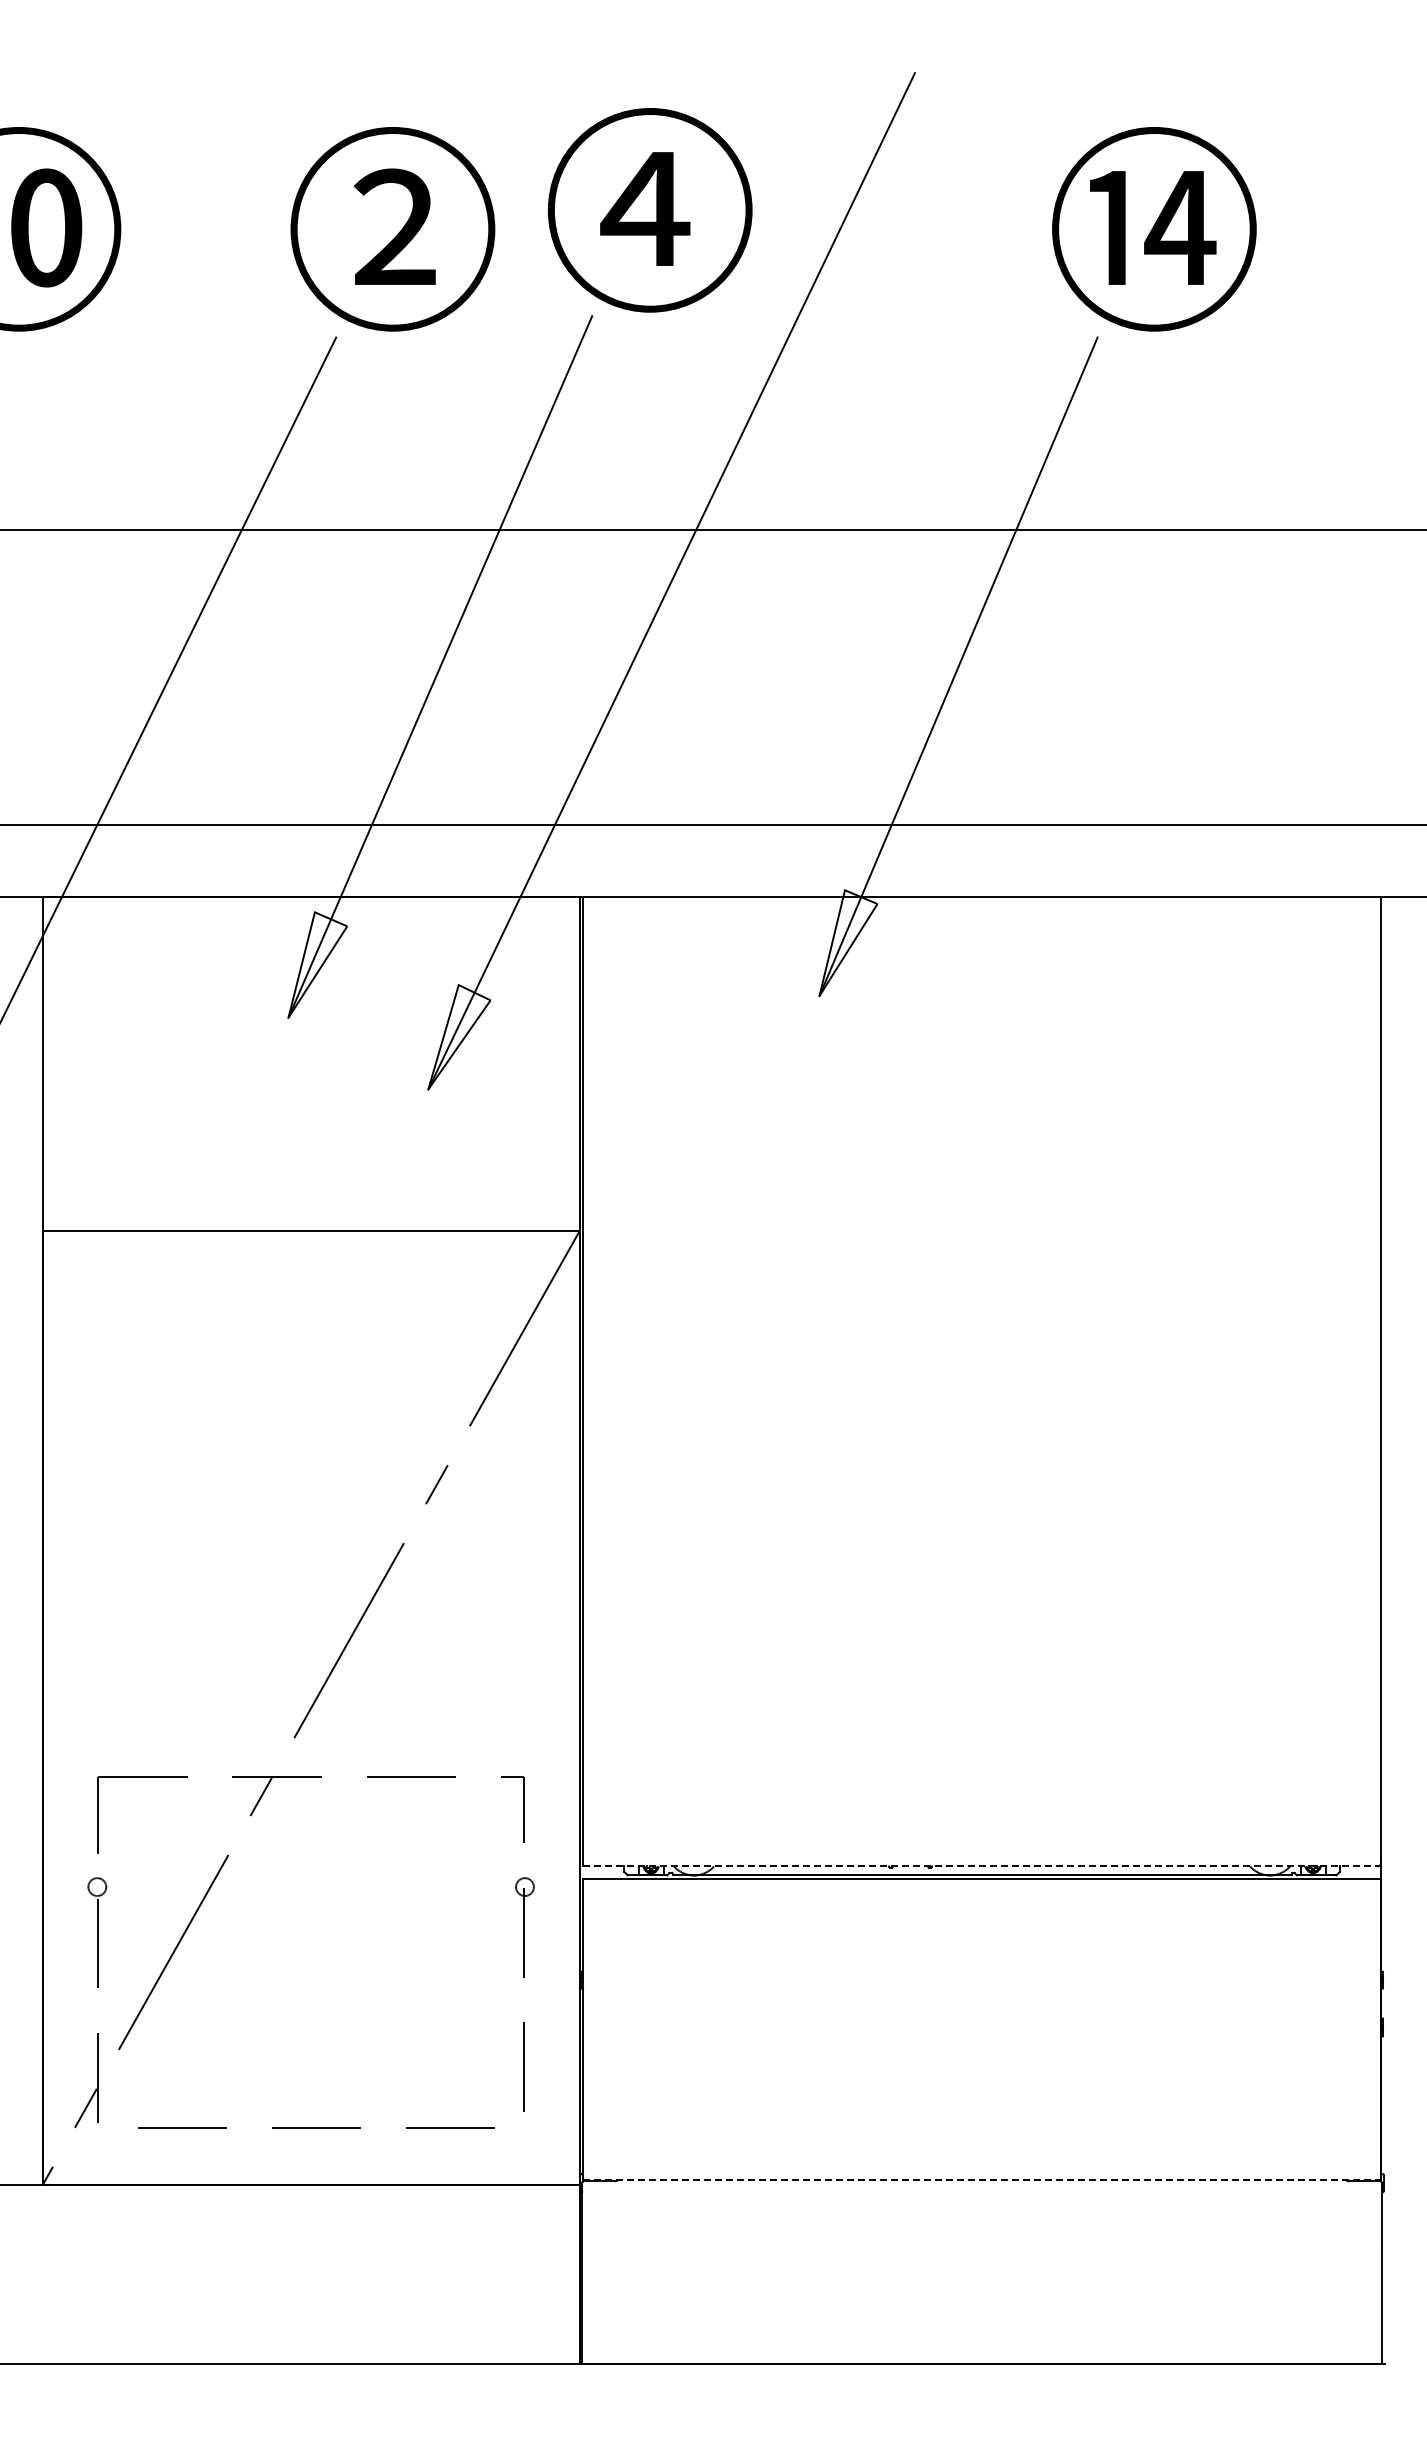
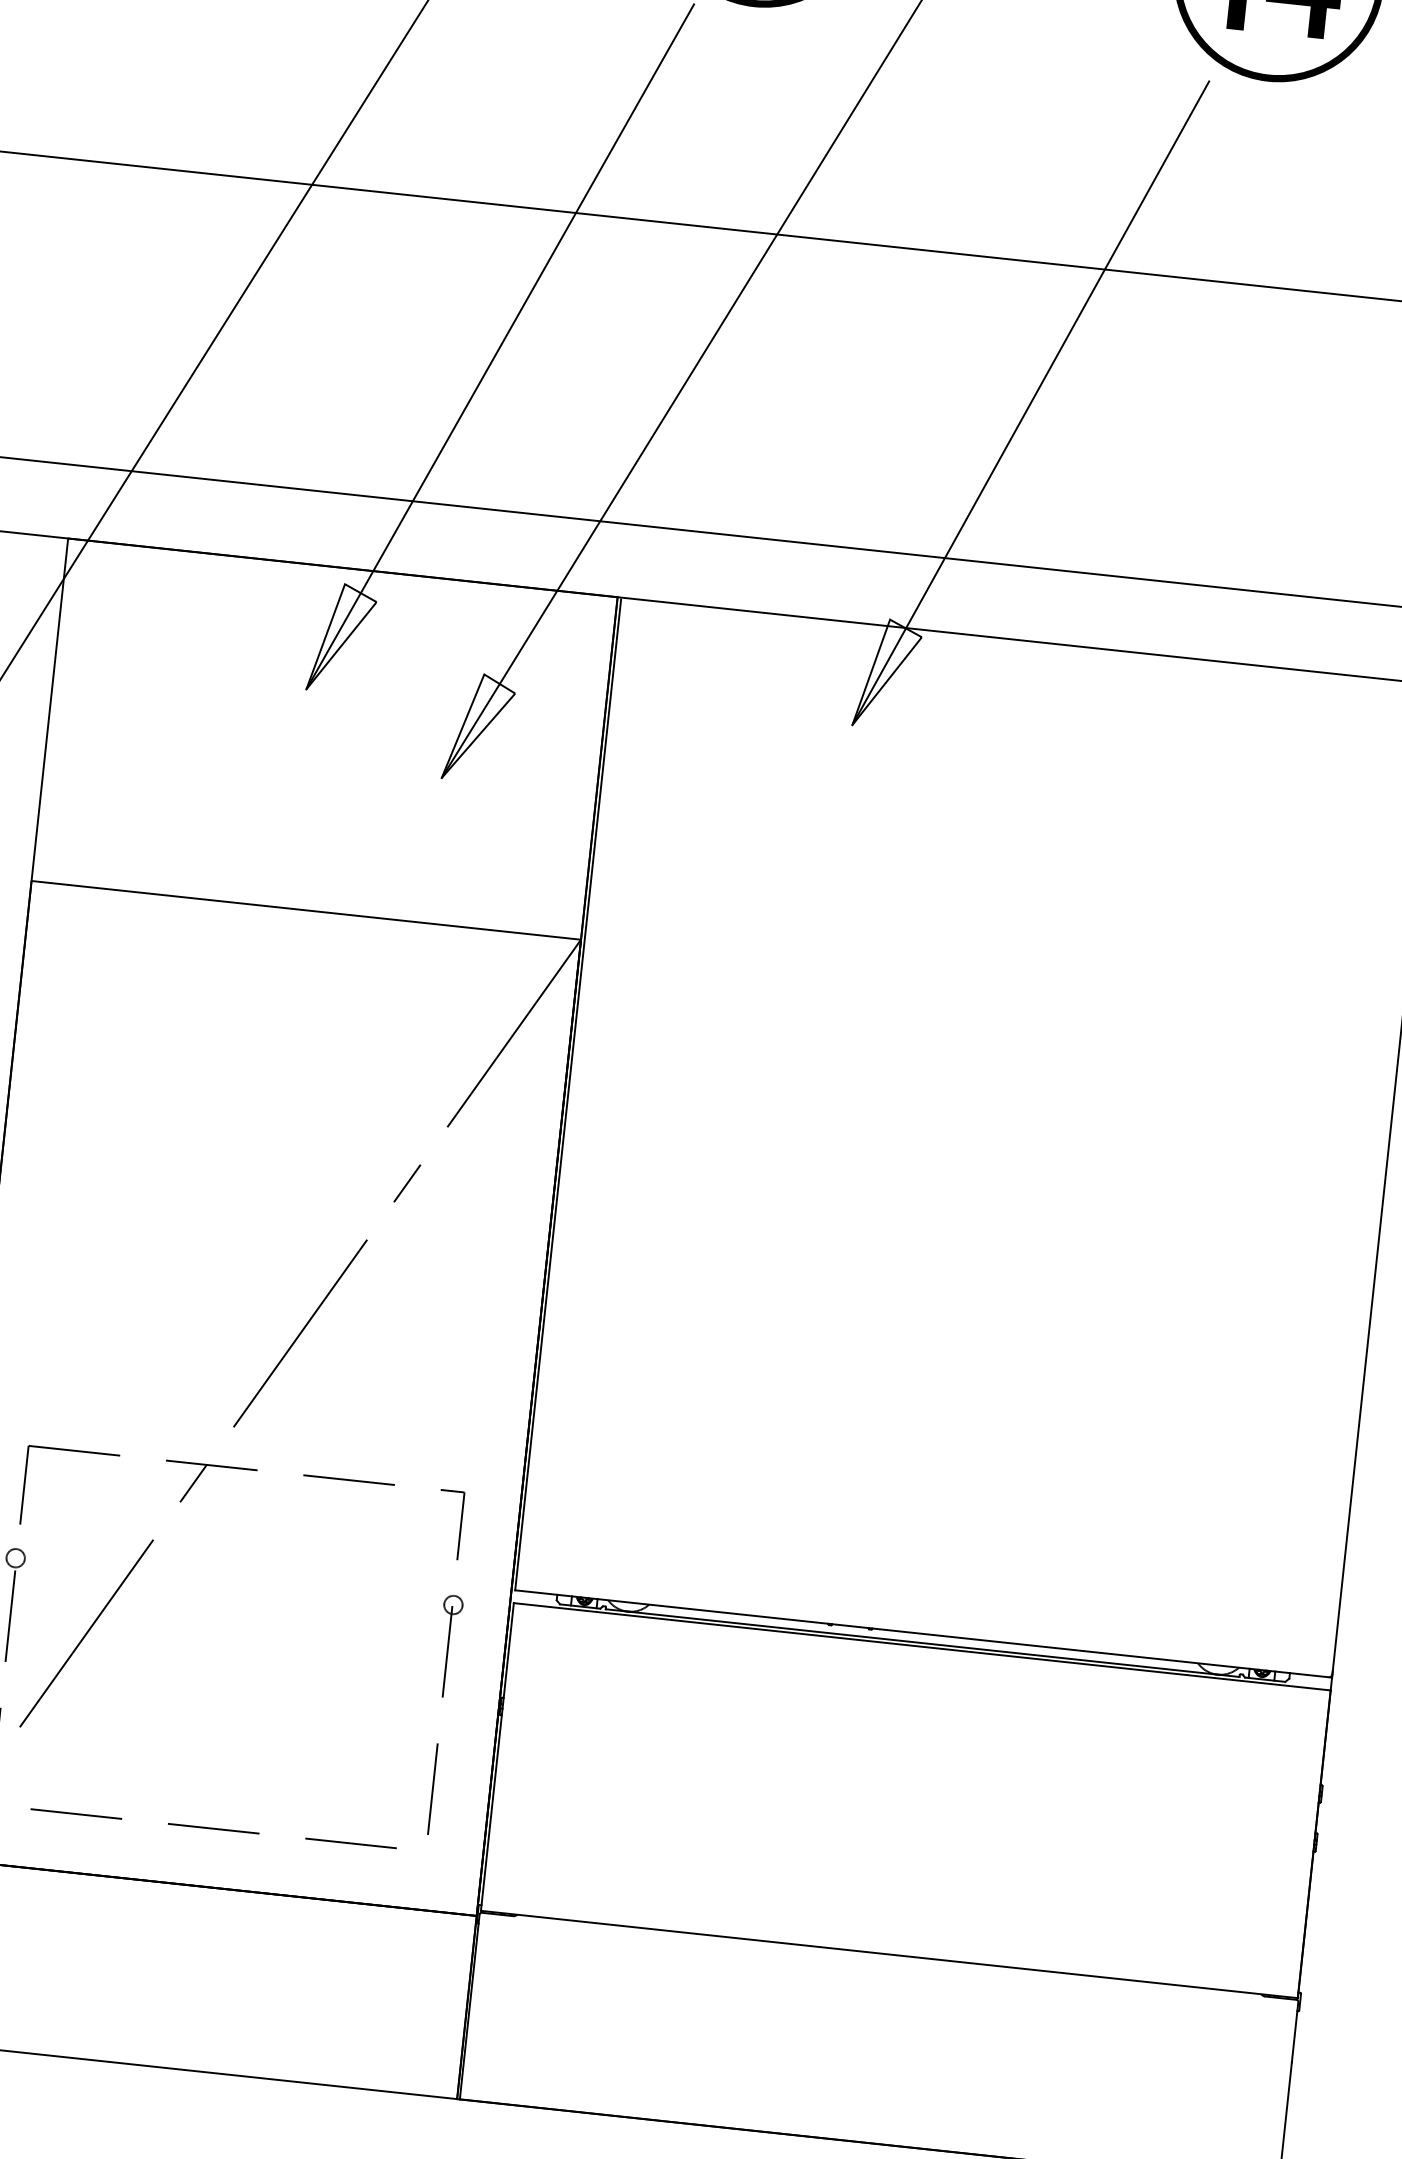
line: (982, 1866) -> (924, 1634), dashed -> solid
line: (982, 2179) -> (889, 1954), dashed -> solid

